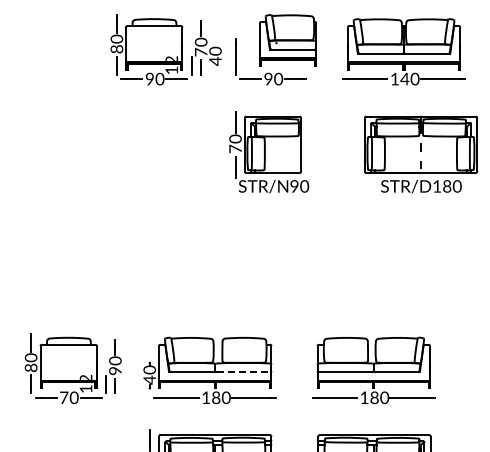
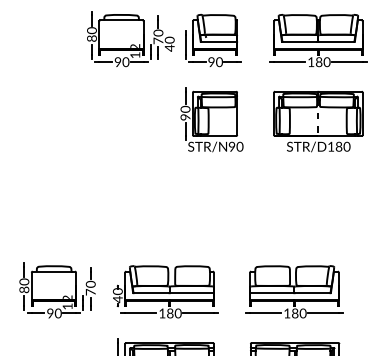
part: (287, 40) -> (214, 34), moved
text: (404, 78) -> (318, 61), 140 -> 180
text: (235, 148) -> (185, 116), 70 -> 90
part: (420, 154) -> (317, 121), moved
text: (115, 370) -> (90, 291), 90 -> 70
line: (244, 372) -> (192, 293), dashed -> solid
text: (64, 397) -> (50, 313), 70 -> 90

